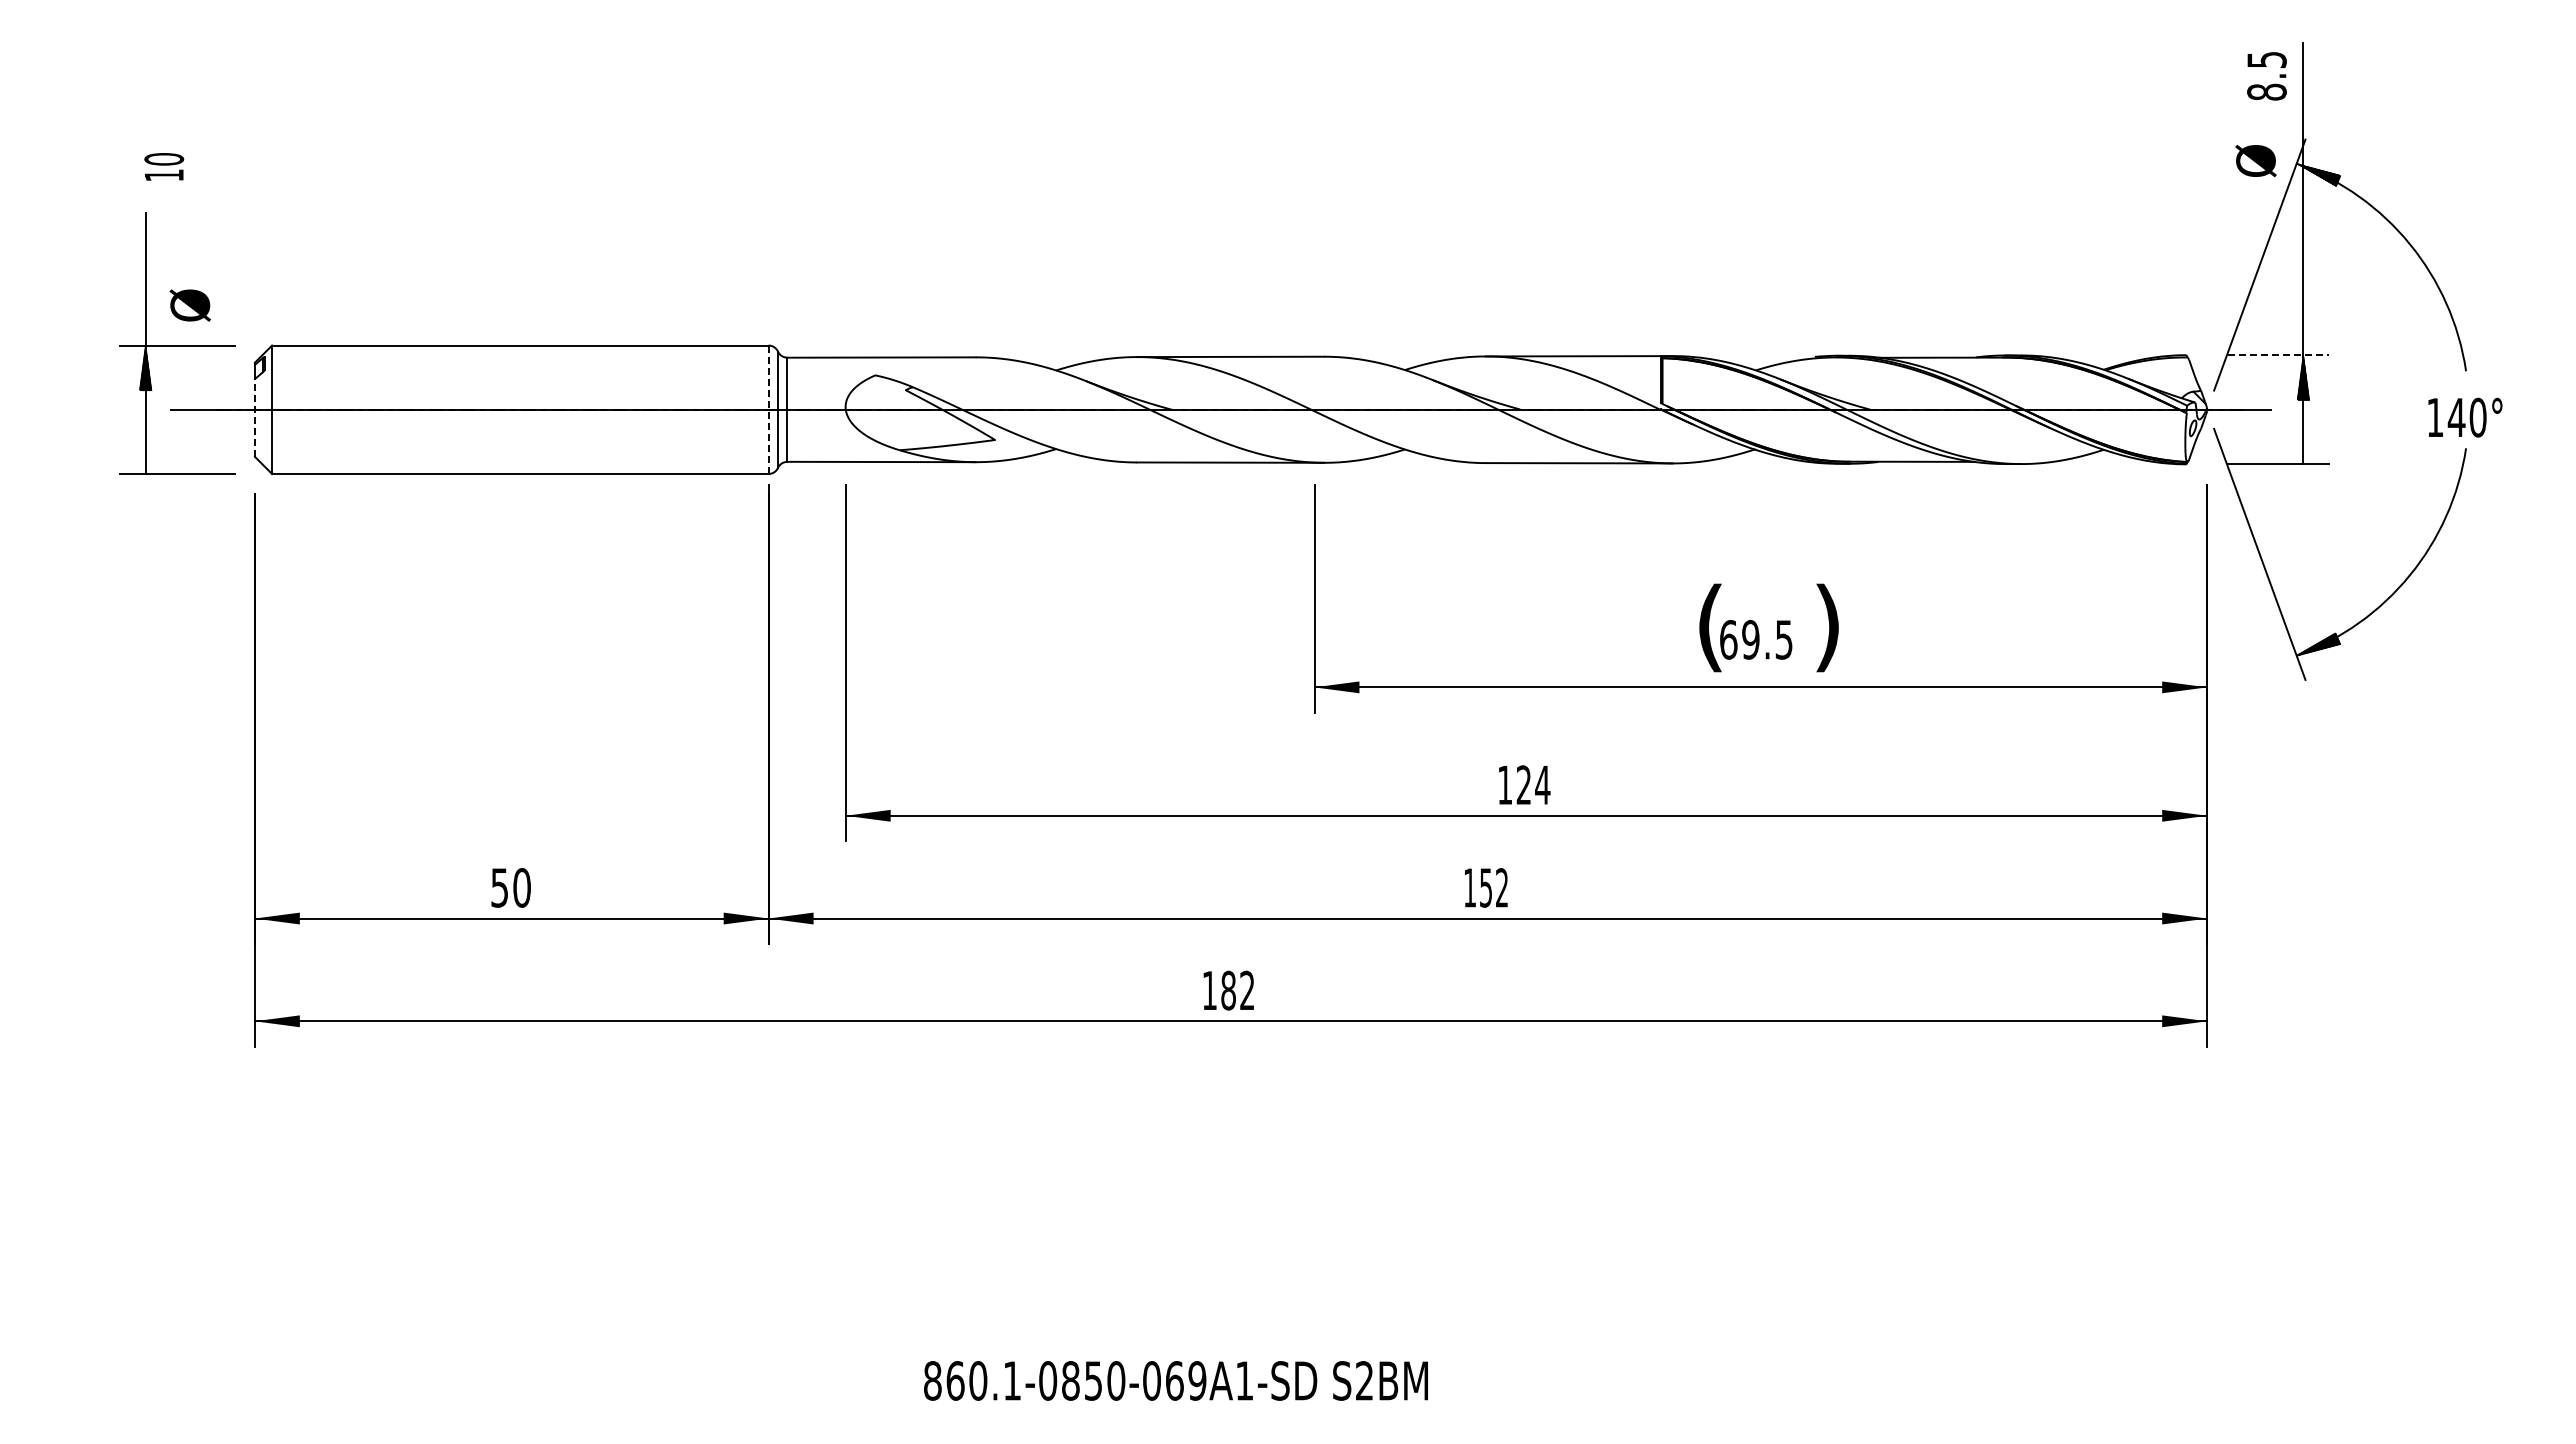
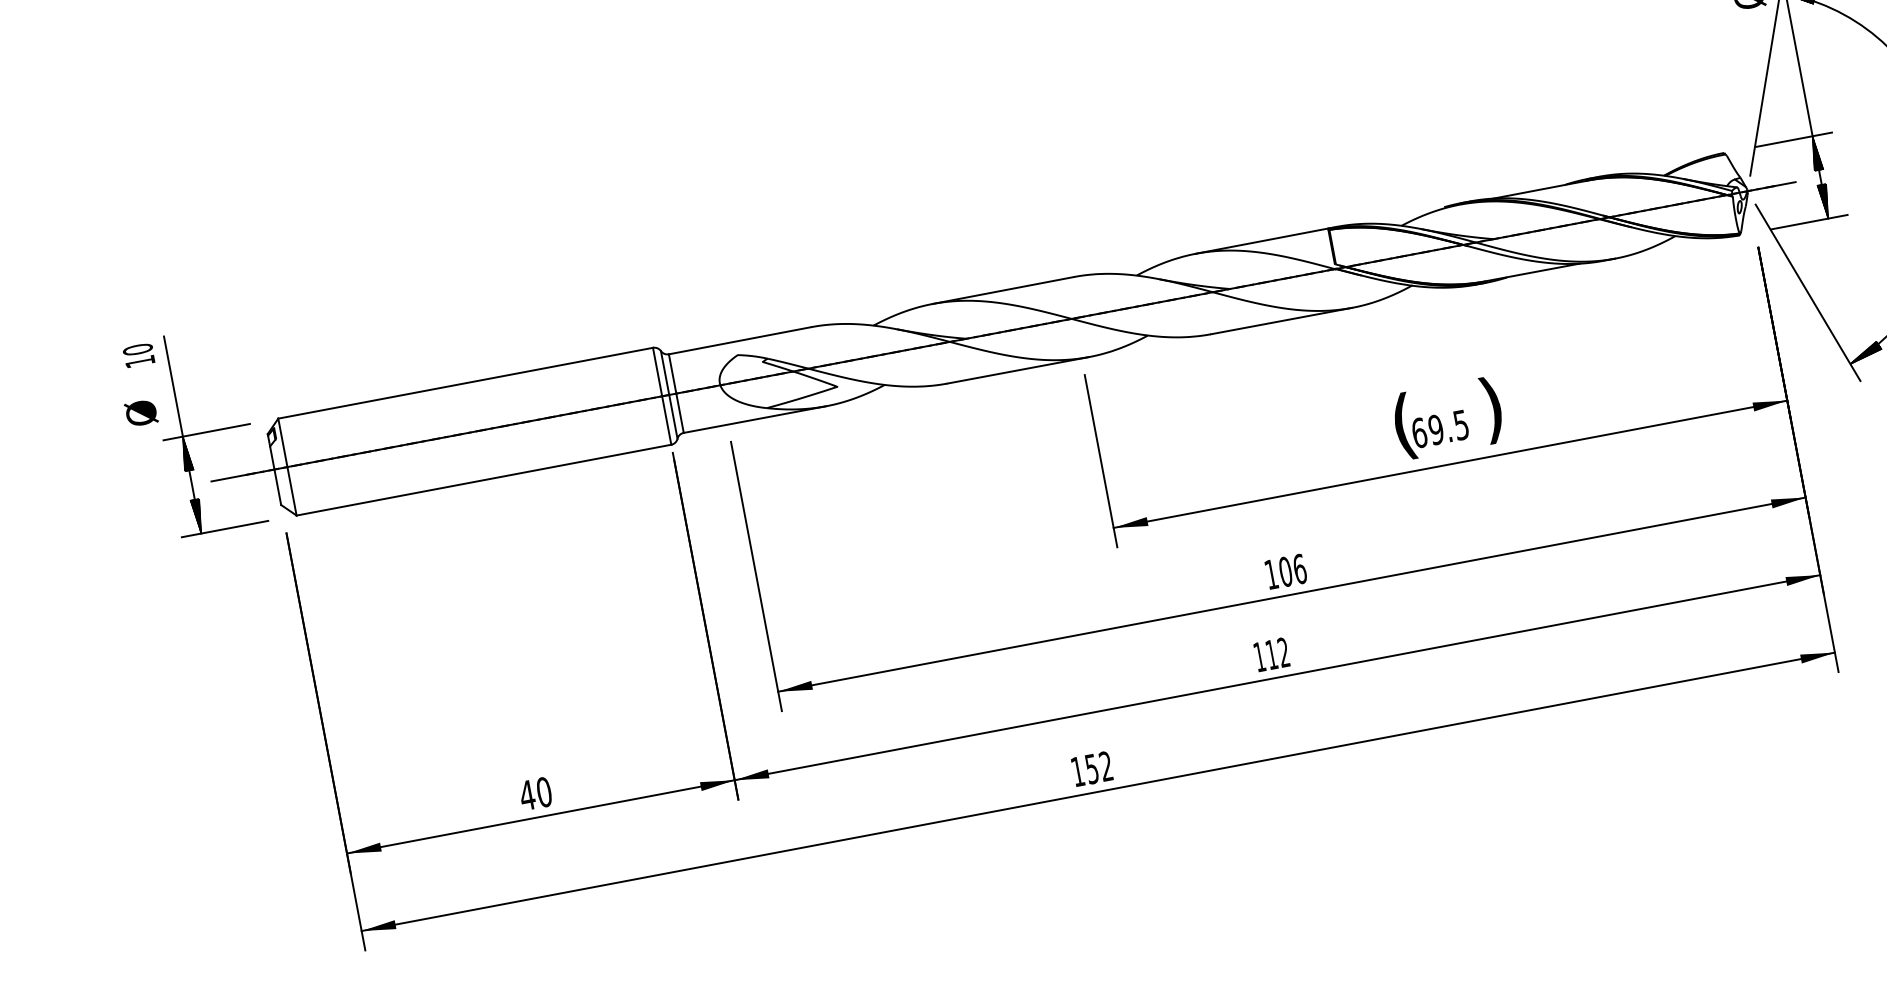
text: (164, 166) -> (139, 355), moved
text: (189, 305) -> (140, 413), moved
line: (2278, 355) -> (1793, 140), dashed -> solid
line: (768, 410) -> (662, 396), dashed -> solid
line: (254, 417) -> (275, 475), dashed -> solid
hatch: (2303, 441) -> (1824, 201), added
hatch: (145, 451) -> (197, 516), added
text: (1533, 785) -> (1292, 570), 124 -> 106
text: (499, 887) -> (527, 795), 50 -> 40
text: (1485, 887) -> (1271, 654), 152 -> 112
text: (1228, 990) -> (1092, 768), 182 -> 152

